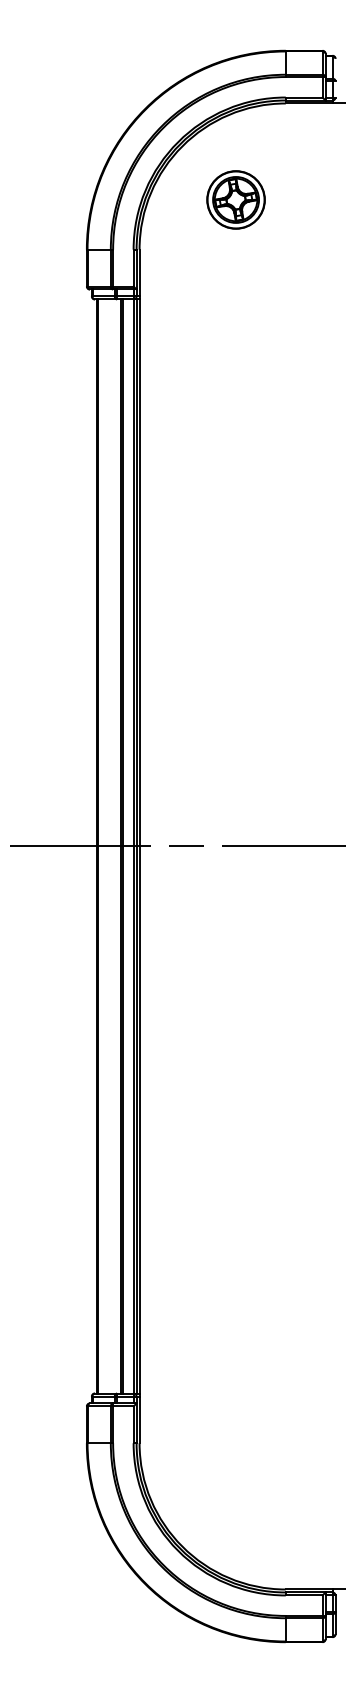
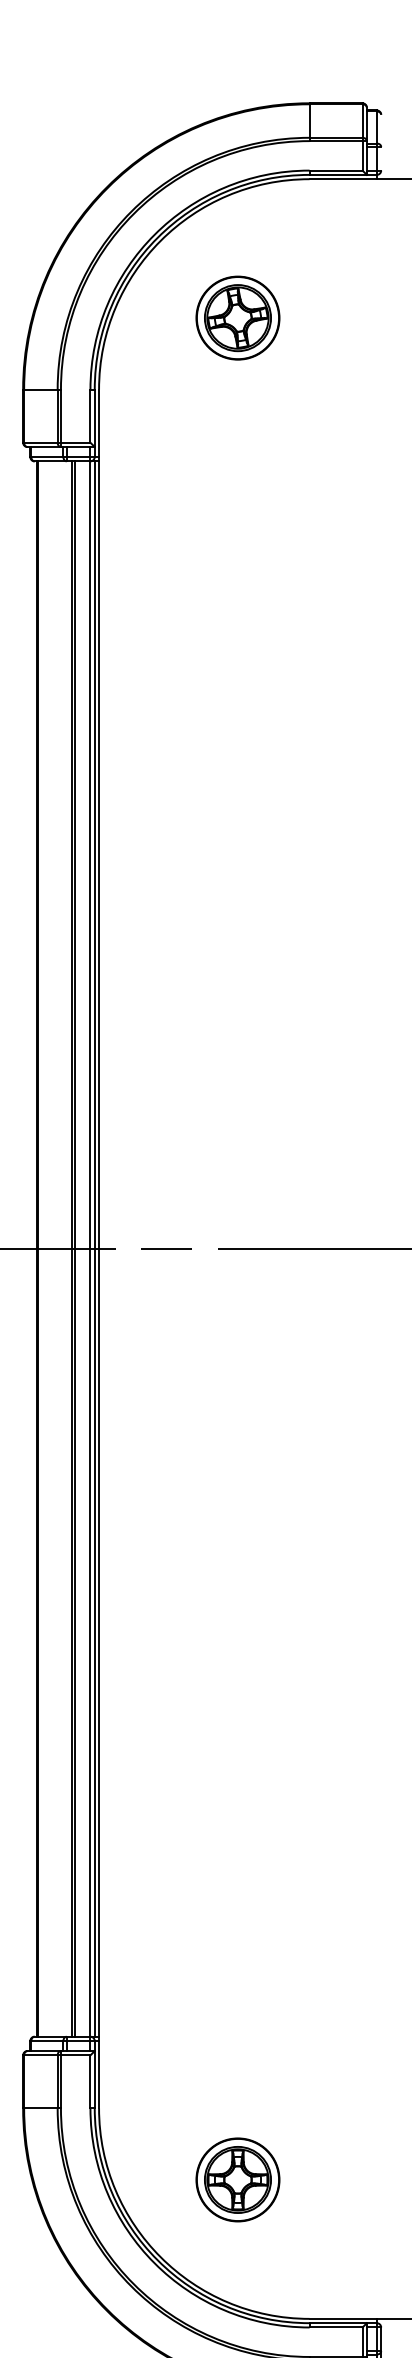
part: (235, 1492) -> (237, 2179), added

